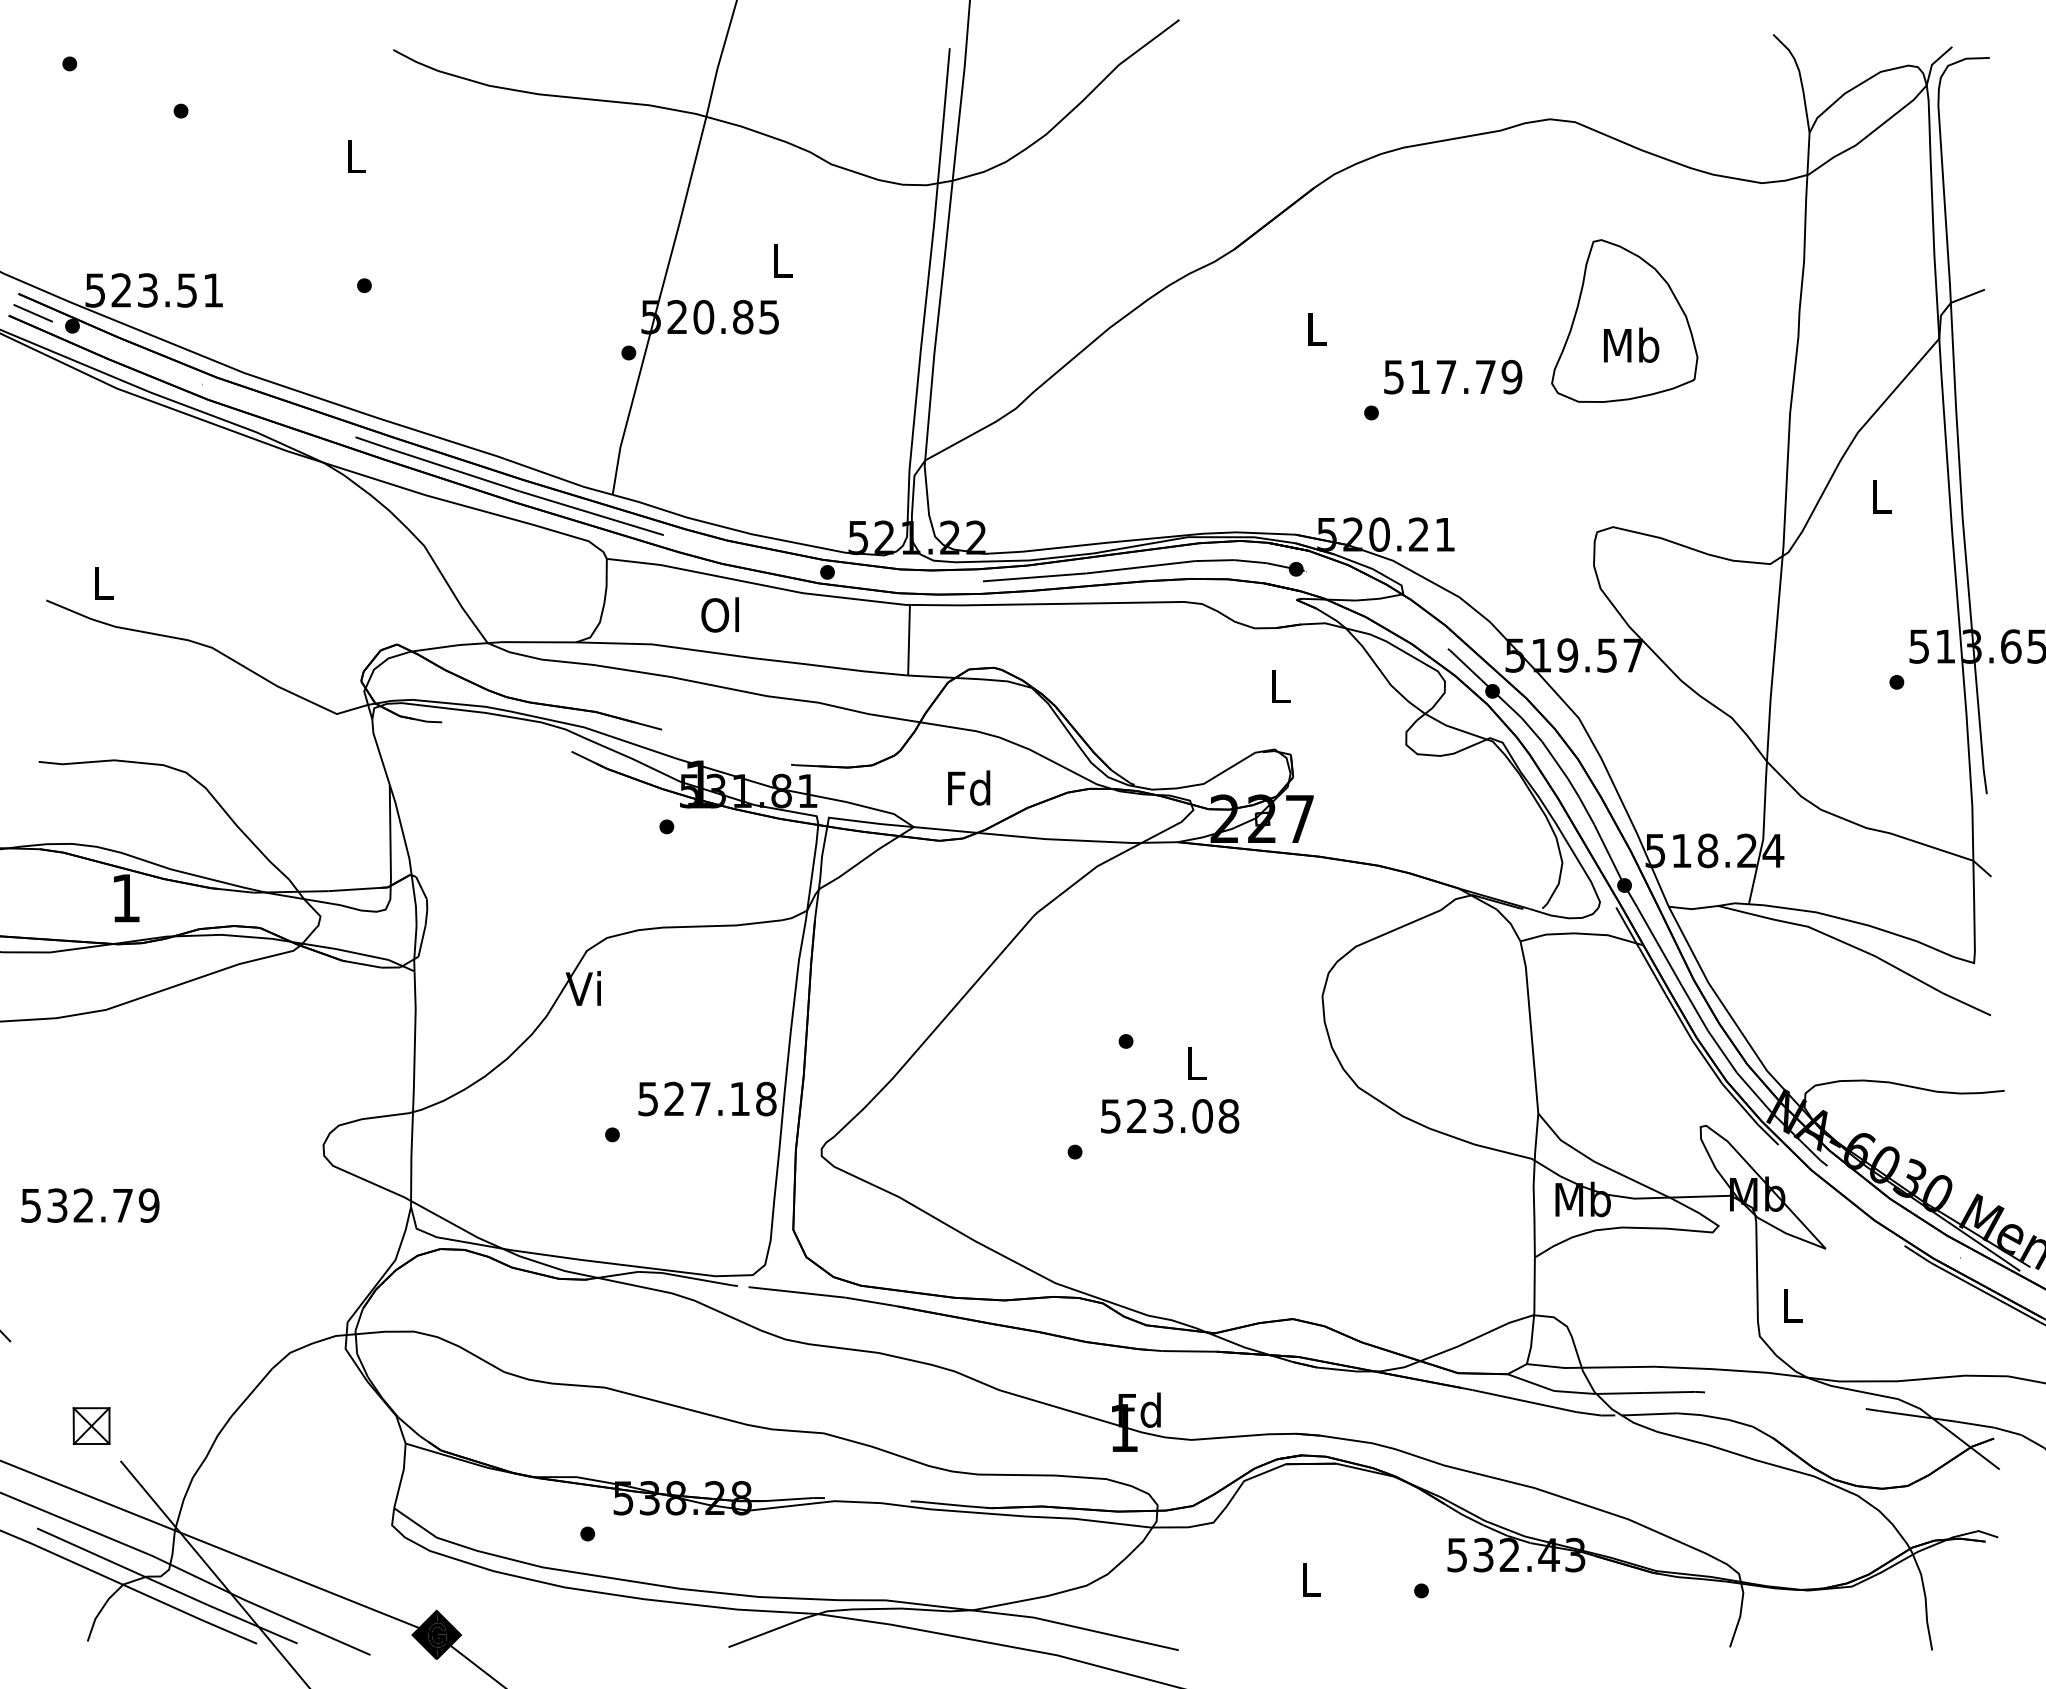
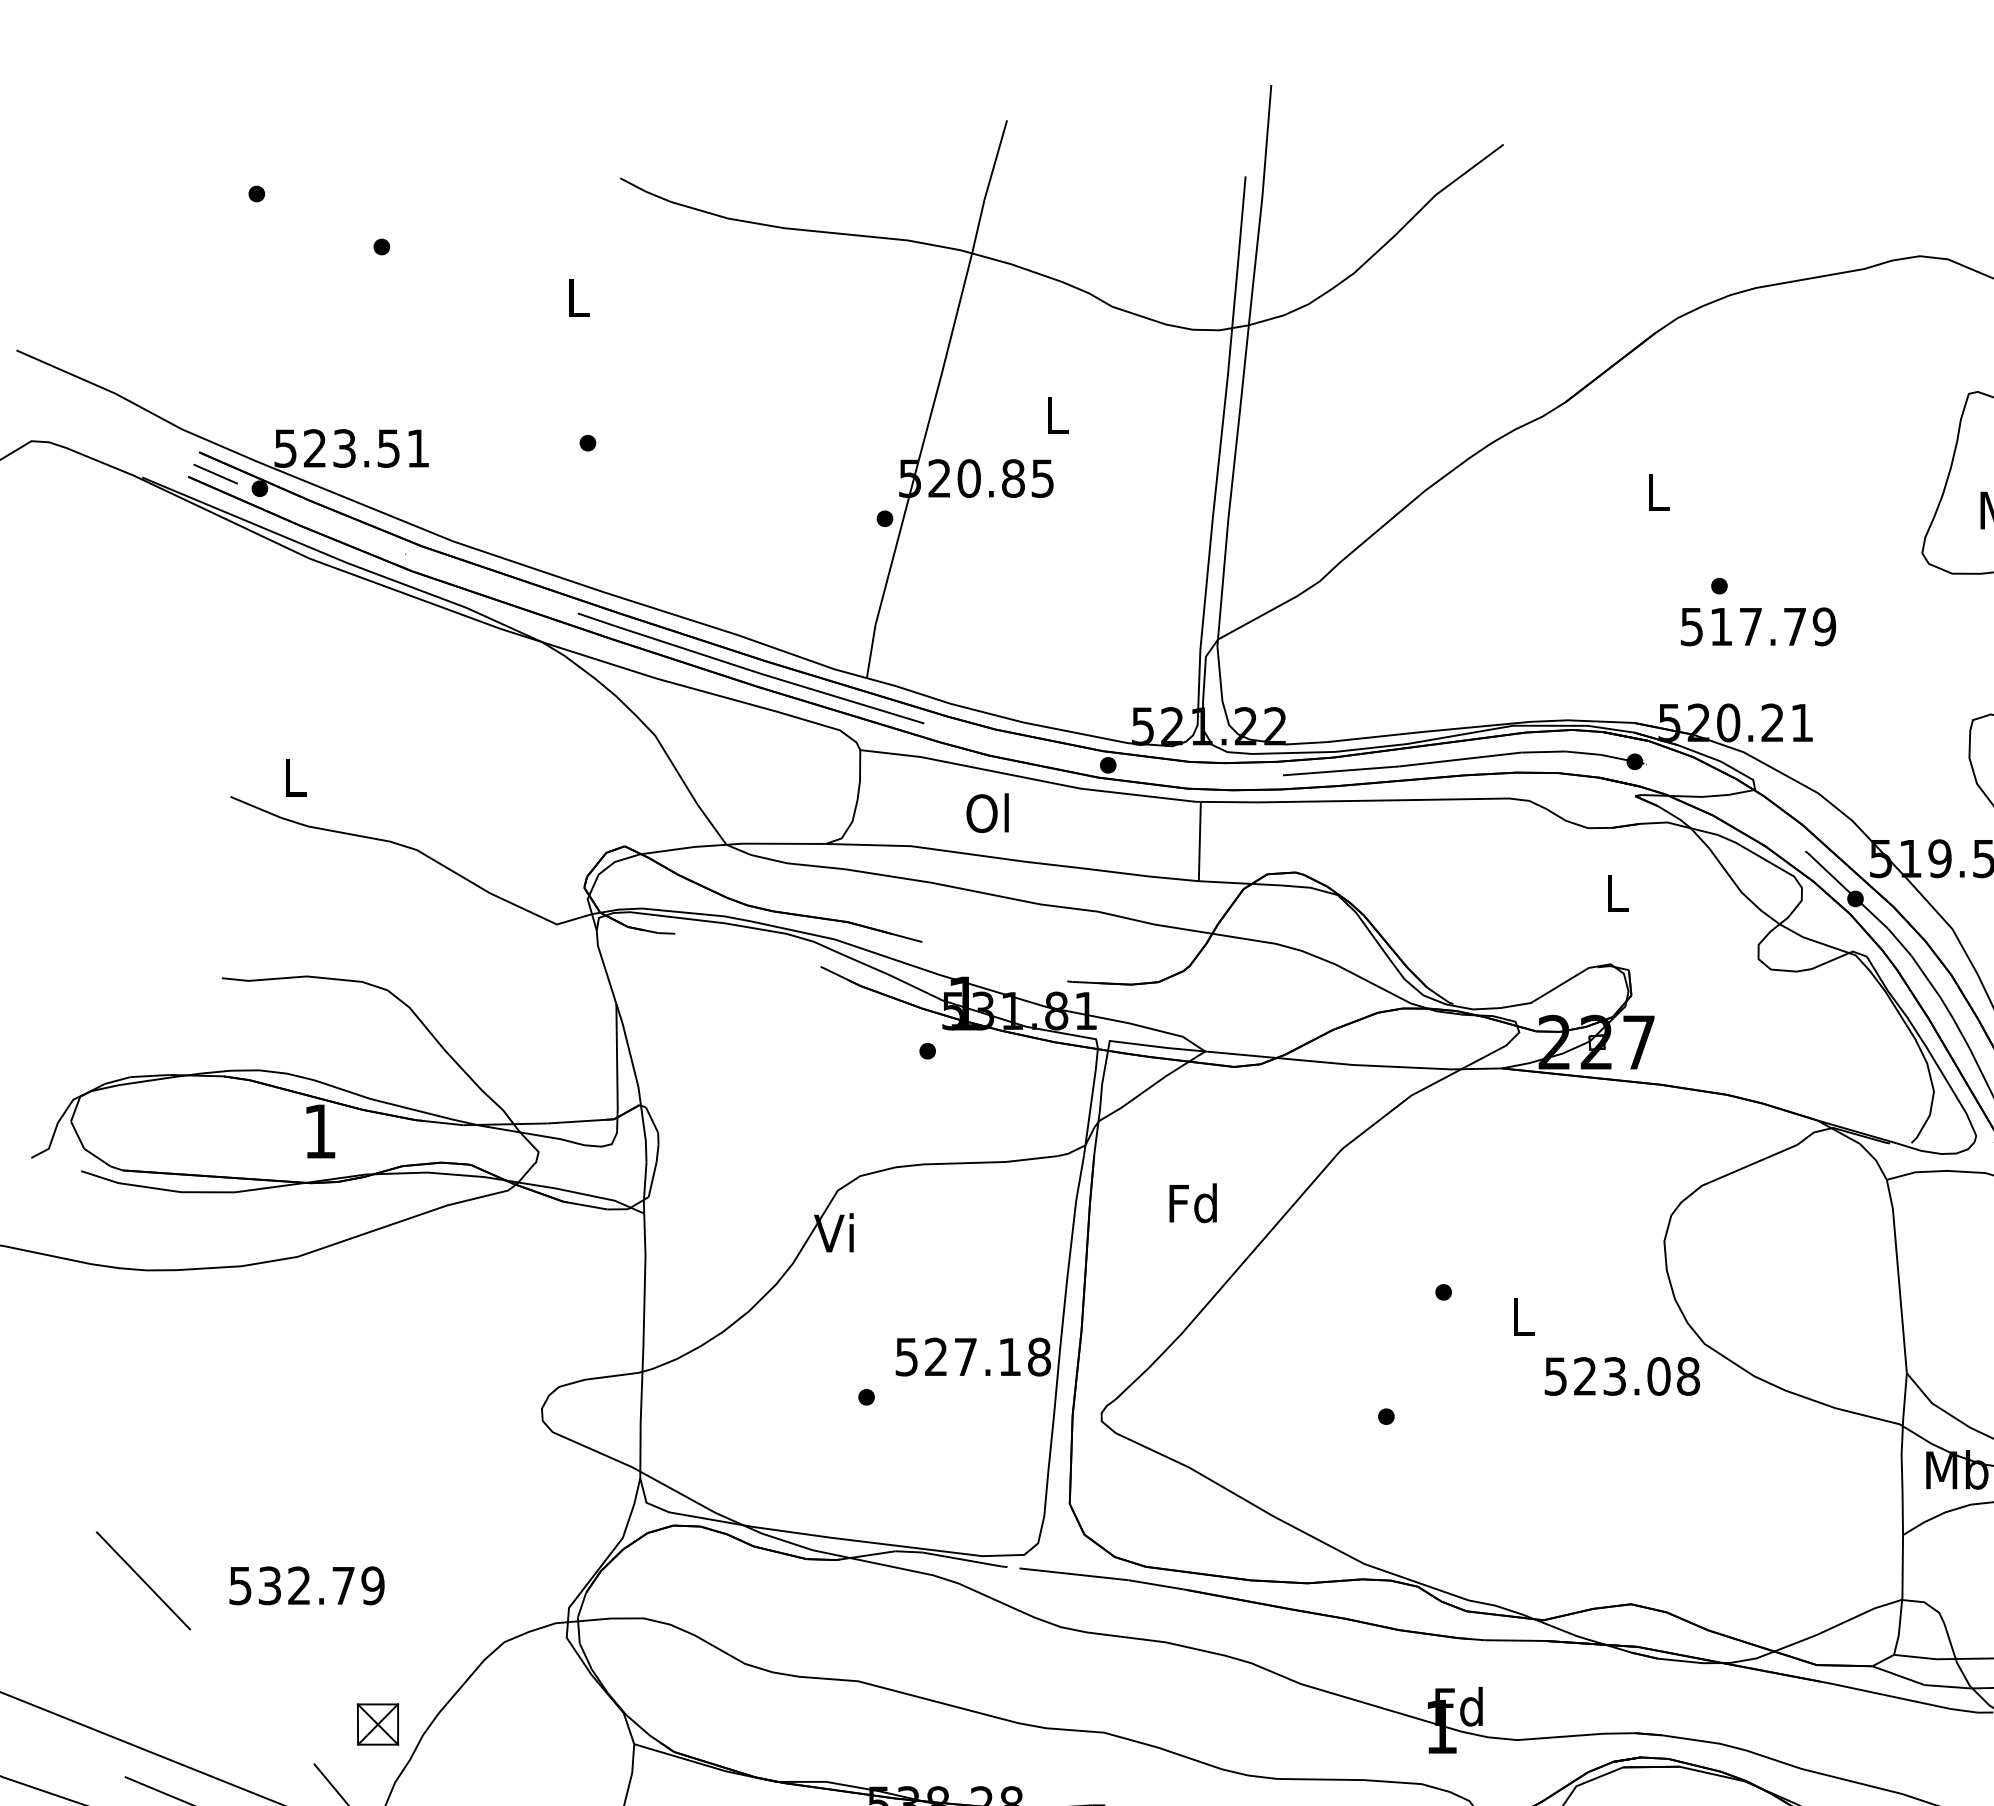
text: (1453, 377) -> (1758, 627), moved
text: (969, 787) -> (1193, 1202), moved
text: (1170, 1116) -> (1622, 1376), moved
text: (90, 1205) -> (307, 1585), moved
part: (91, 1426) -> (377, 1724), moved

